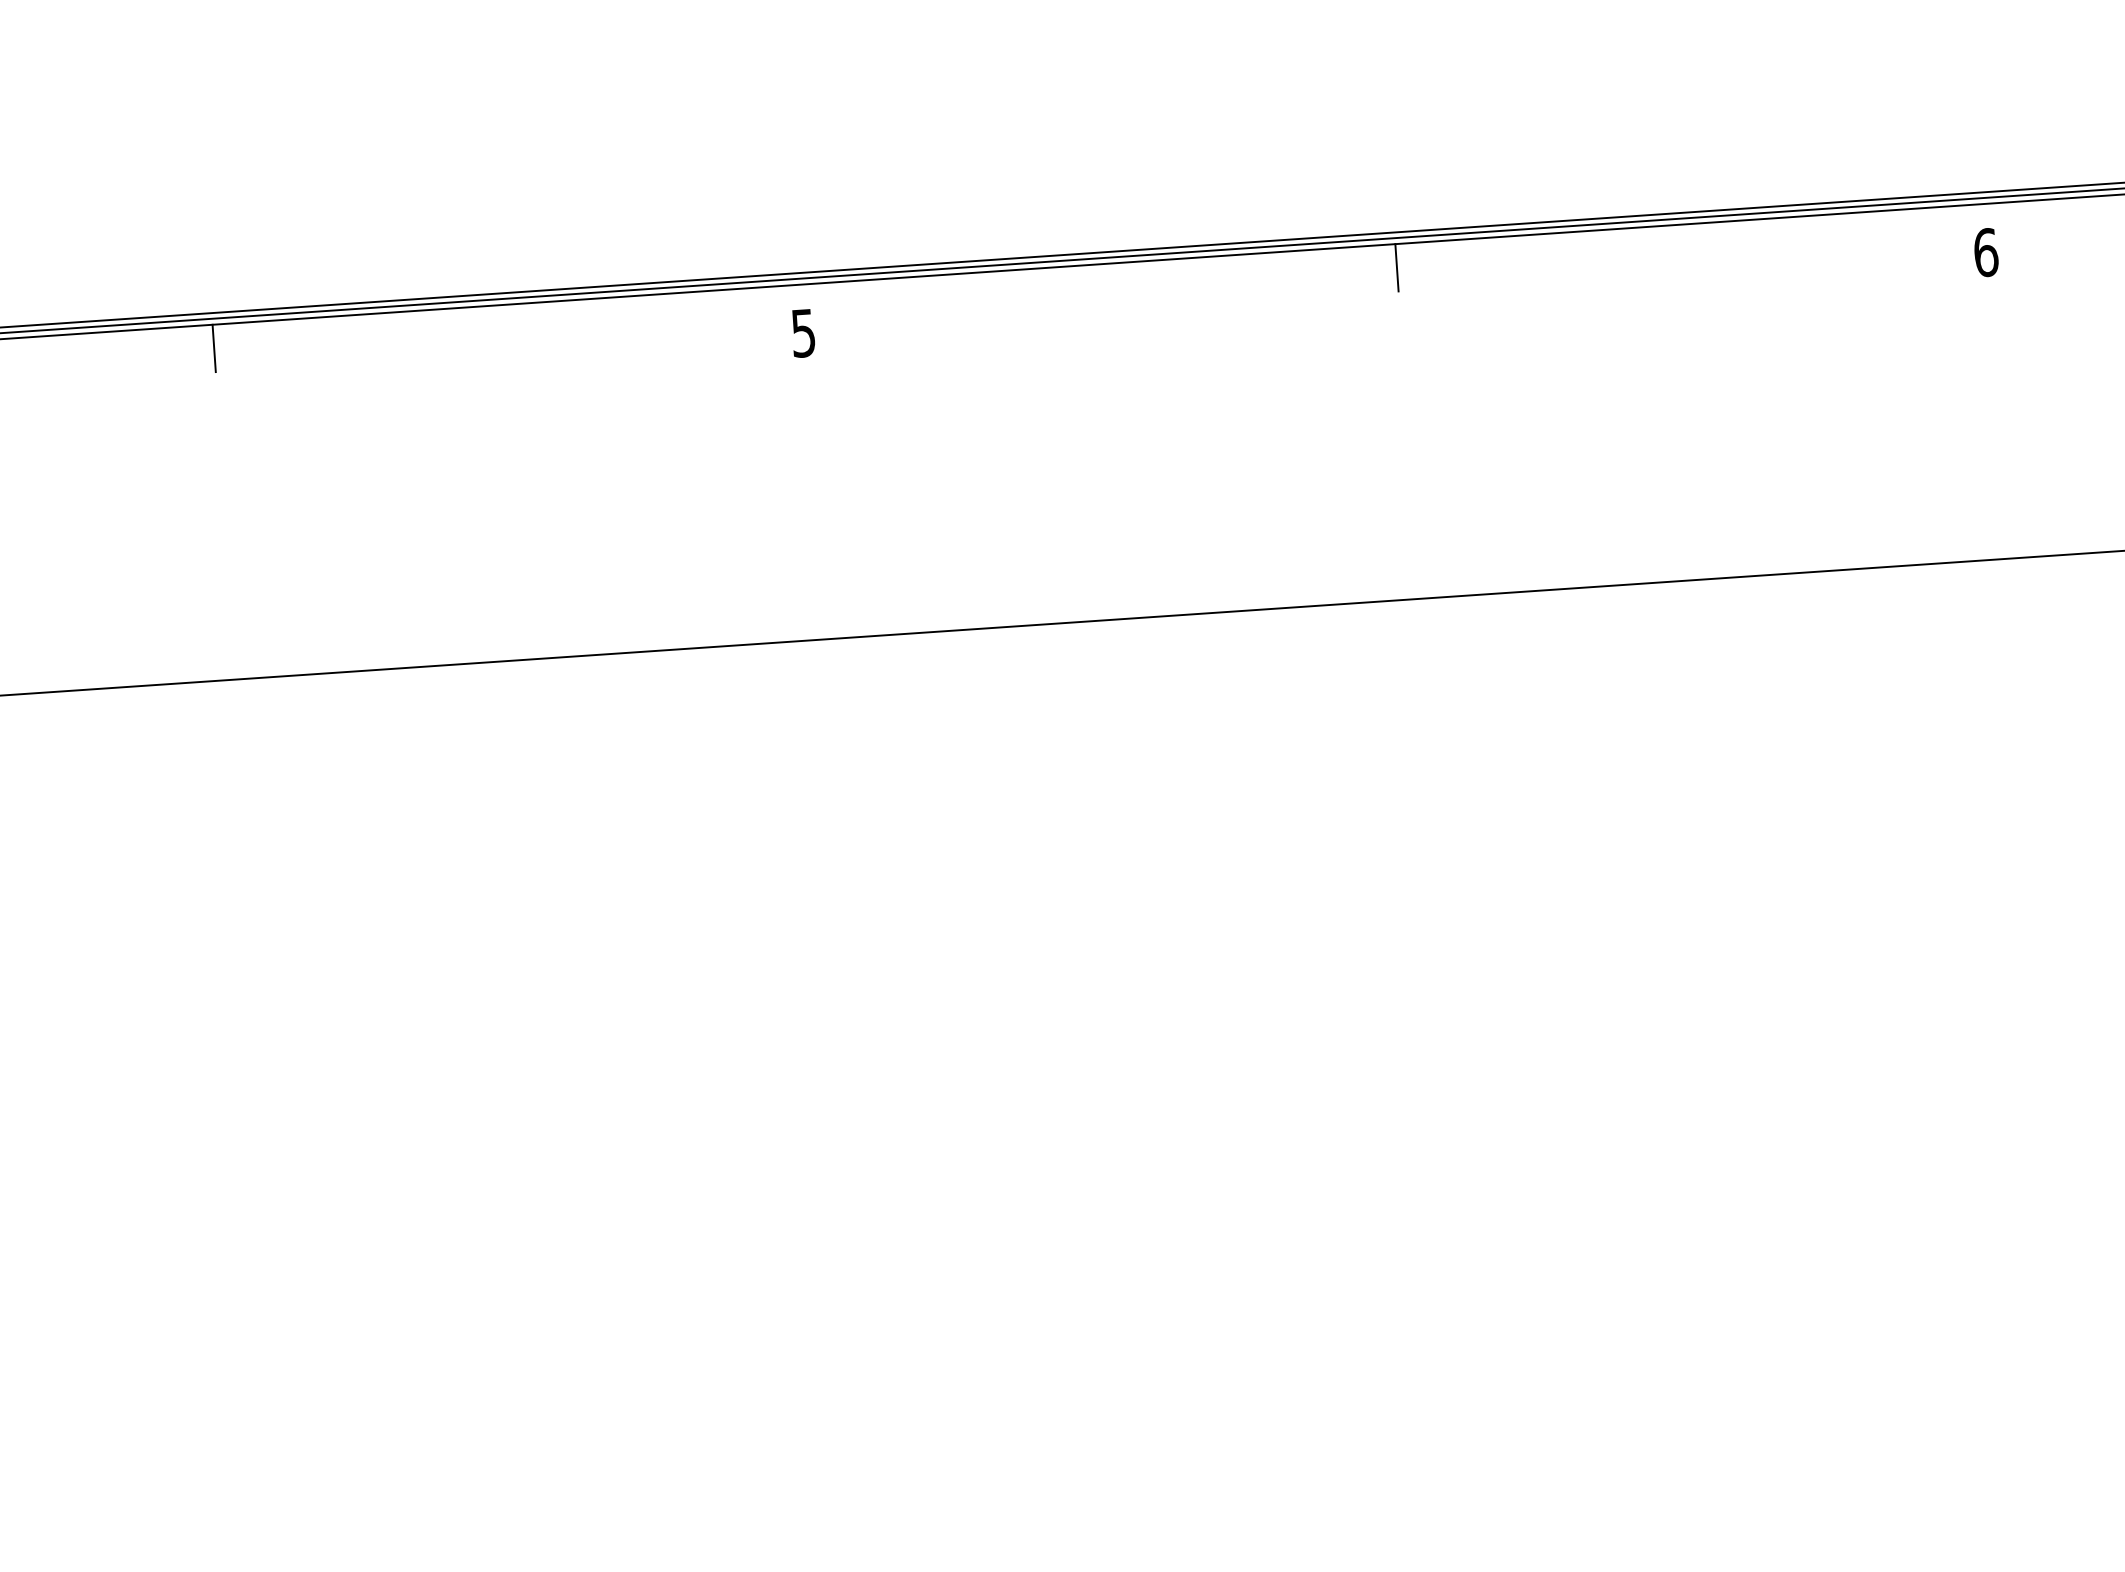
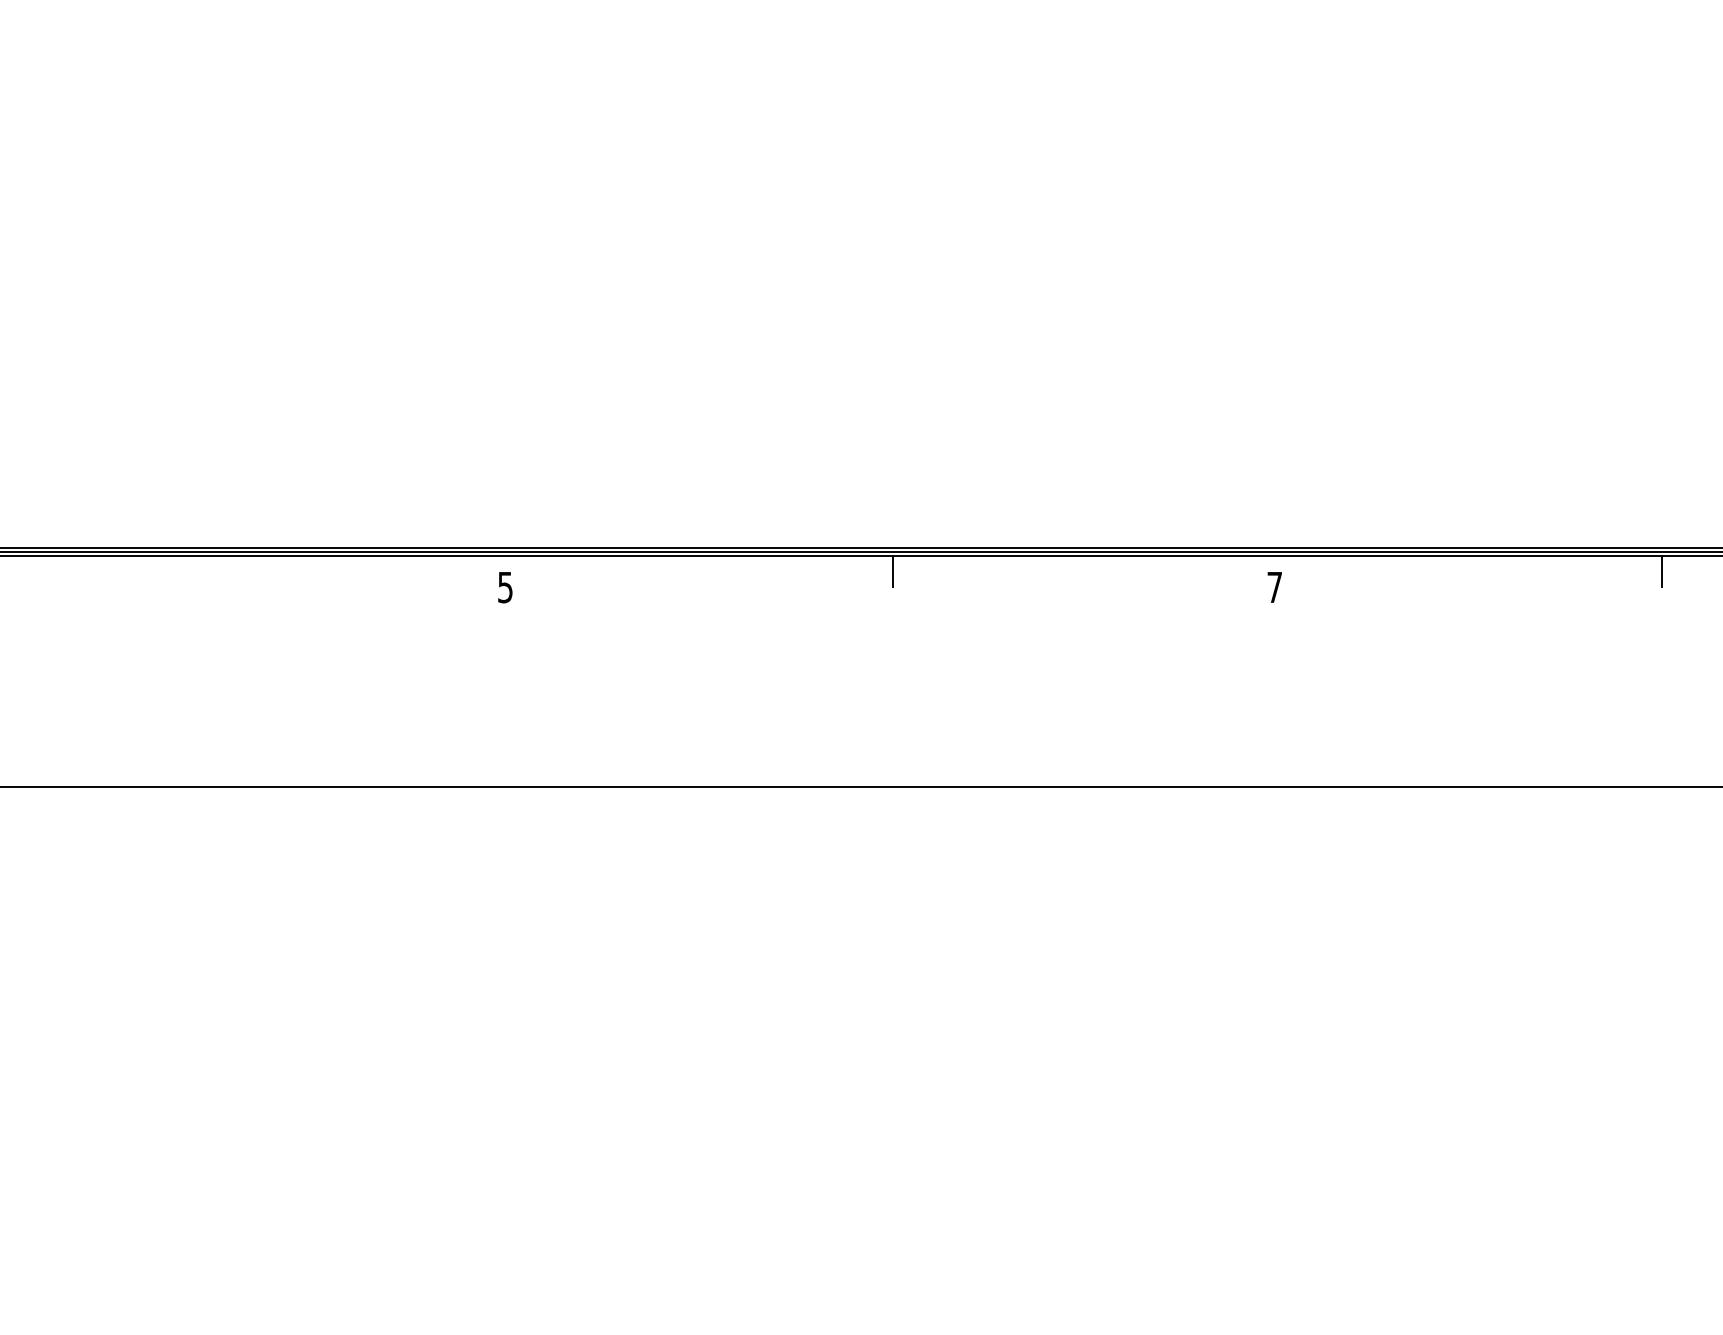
text: (1985, 252) -> (1274, 587), 6 -> 7
line: (214, 347) -> (123, 570), removed

